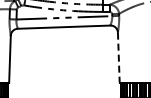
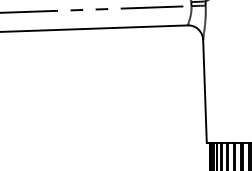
line: (118, 58) -> (204, 92), dashed -> solid

